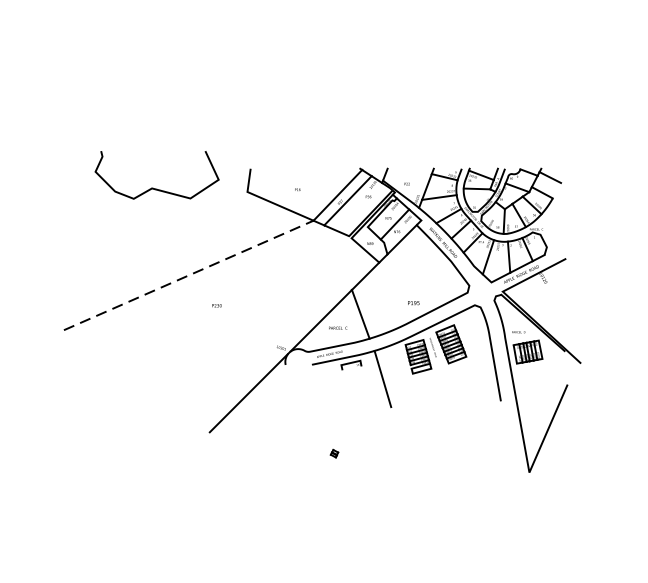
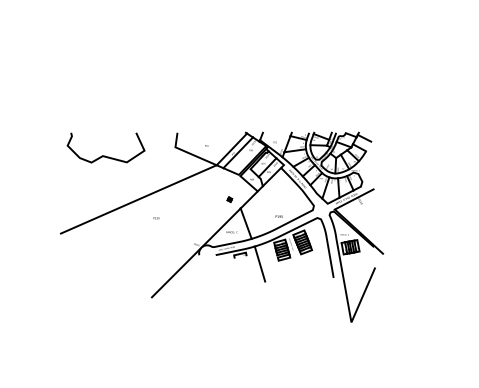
curve: (156, 187) -> (105, 155), moved
line: (189, 275) -> (139, 199), dashed -> solid
part: (334, 453) -> (229, 199), moved

